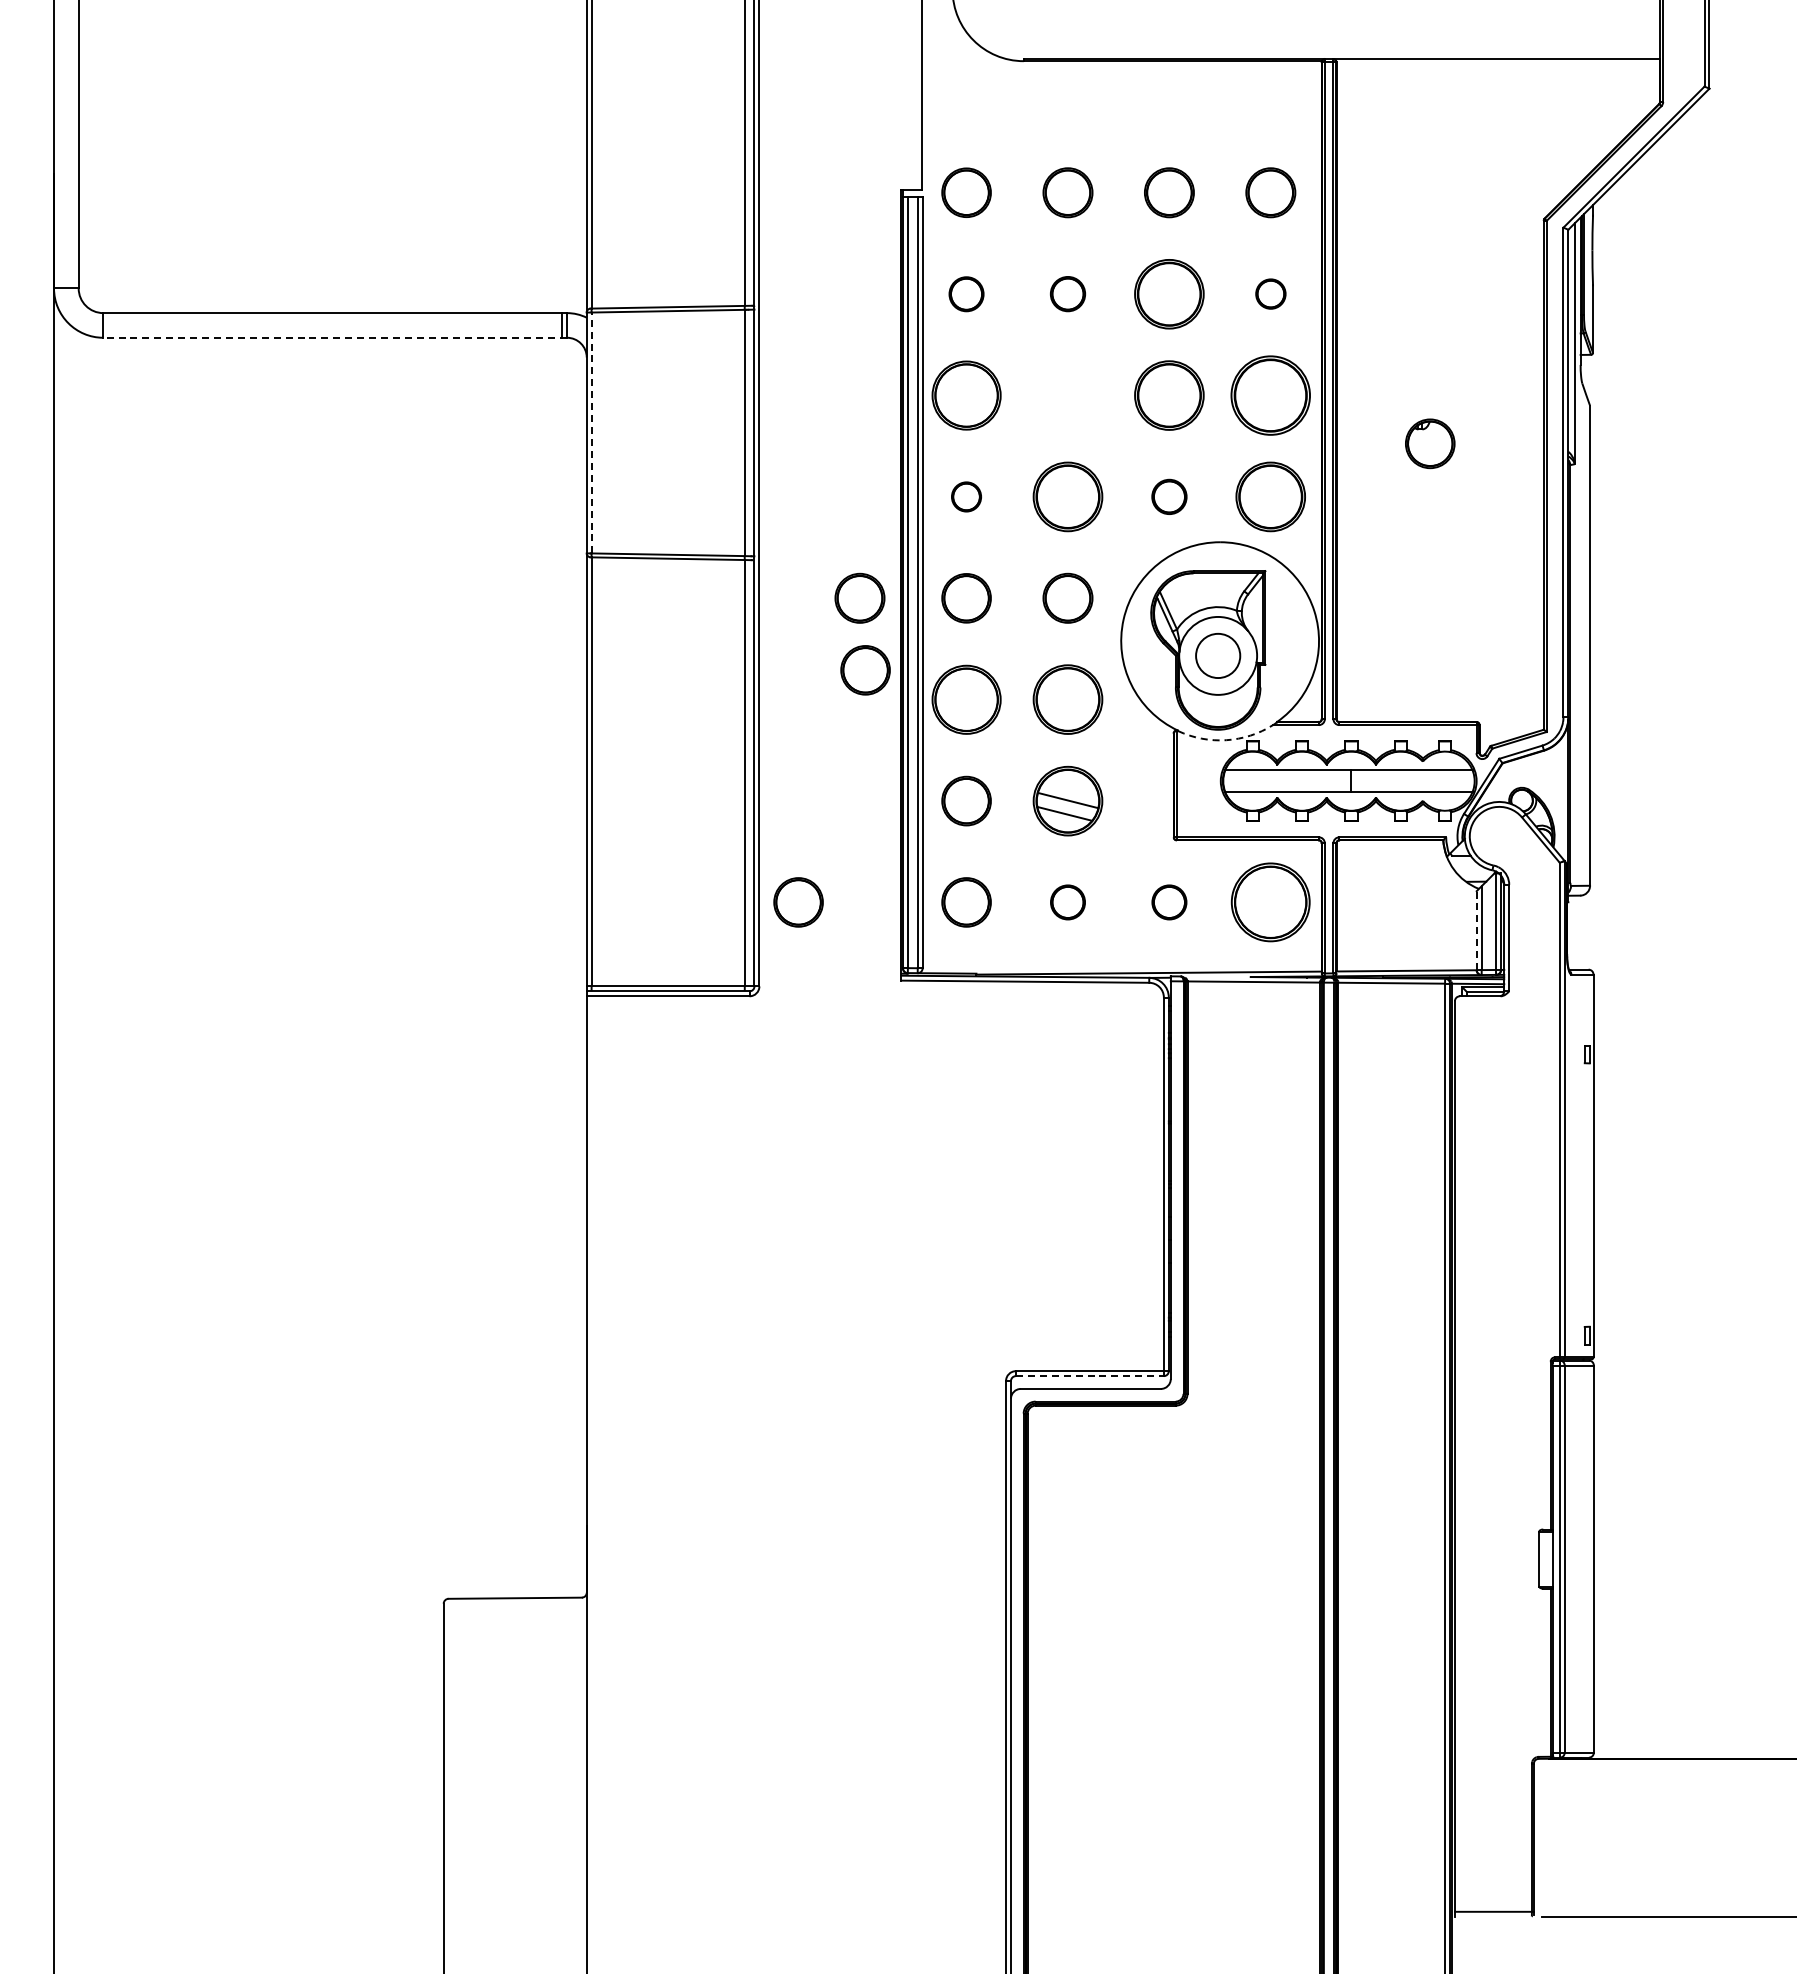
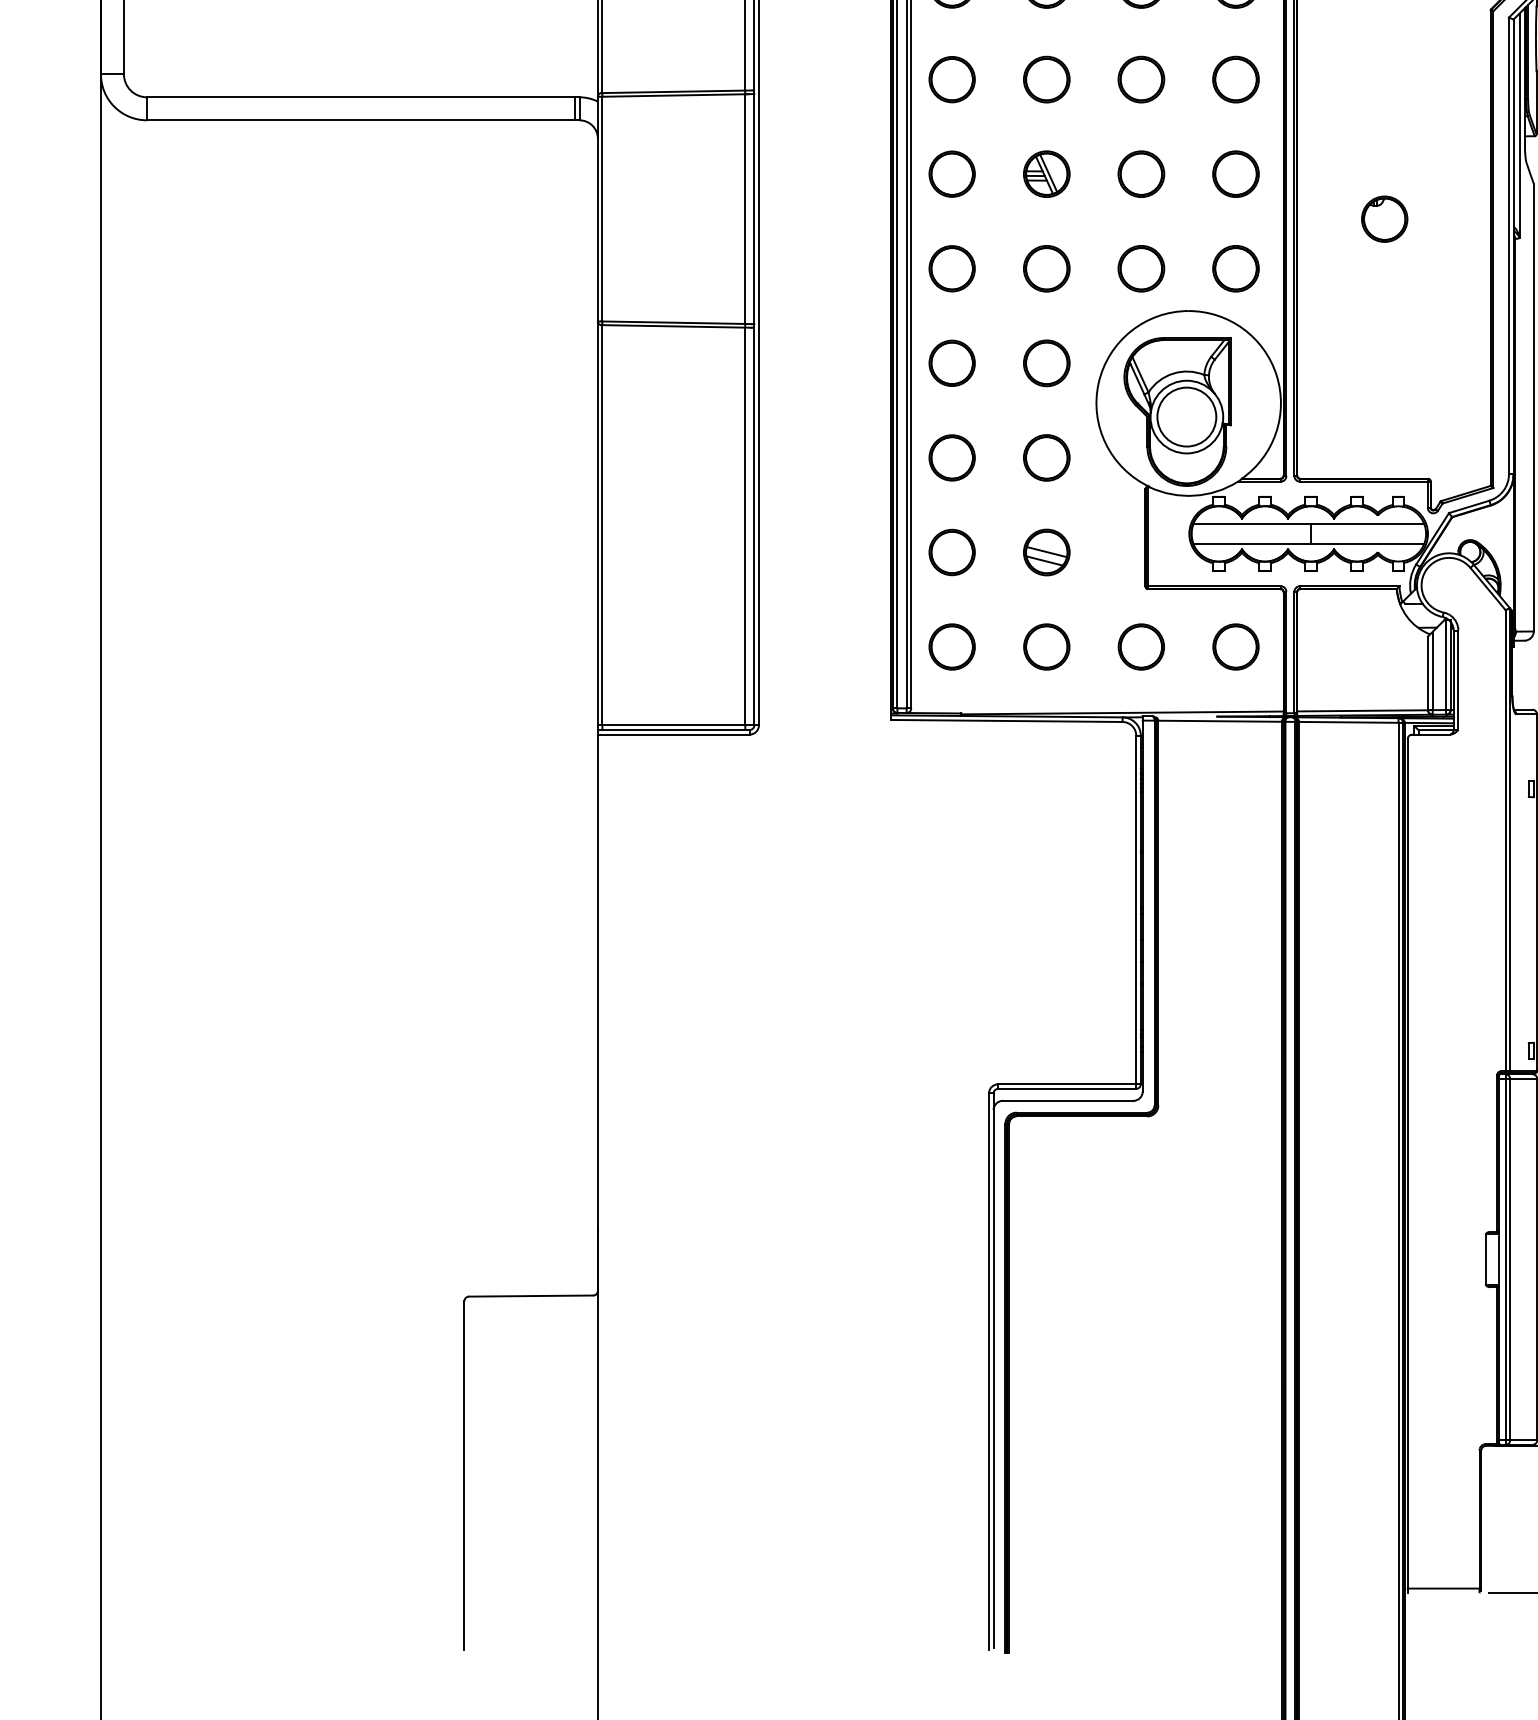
part: (1067, 293) -> (1046, 79), size x1.43
part: (1169, 293) -> (1141, 79), size x0.71
part: (1270, 293) -> (1235, 79), size x1.67
part: (966, 294) -> (952, 79), size x1.43
line: (335, 337) -> (363, 120), dashed -> solid
part: (966, 395) -> (952, 174), size x0.71
part: (1067, 395) -> (1046, 174), added
part: (1169, 395) -> (1141, 174), size x0.71
part: (1270, 395) -> (1235, 174), size x0.62
line: (591, 432) -> (602, 208), dashed -> solid
part: (966, 496) -> (952, 268), size x1.67
part: (1067, 496) -> (1046, 268), size x0.71
part: (1169, 496) -> (1141, 268), size x1.43
part: (1270, 496) -> (1235, 268), size x0.71
part: (859, 597) -> (852, 362), removed
circle: (1217, 655) -> (1186, 416), size x1.43
part: (865, 670) -> (857, 430), removed
part: (966, 699) -> (952, 457), size x0.71
part: (1067, 699) -> (1046, 457), size x0.71
arc: (1226, 740) -> (1194, 495), dashed -> solid
part: (1067, 800) -> (1046, 551), size x0.71
part: (798, 902) -> (795, 647), removed
part: (1067, 902) -> (1046, 647), size x1.43
part: (1169, 902) -> (1141, 647), size x1.43
part: (1270, 902) -> (1235, 647), size x0.62
line: (1476, 930) -> (1427, 673), dashed -> solid
line: (1089, 1376) -> (1066, 1089), dashed -> solid

